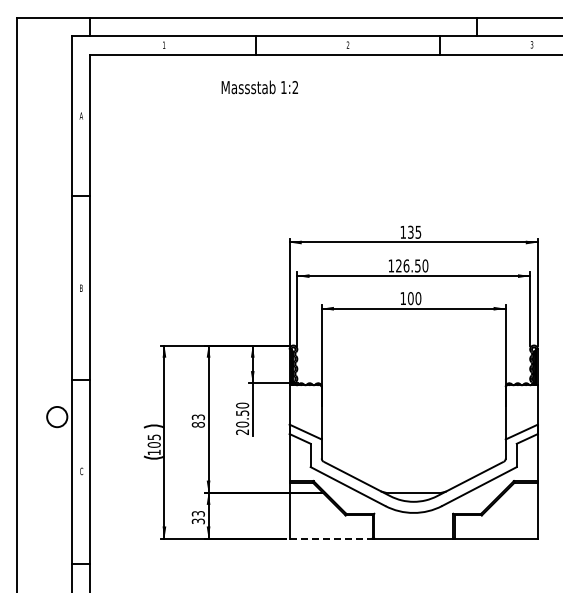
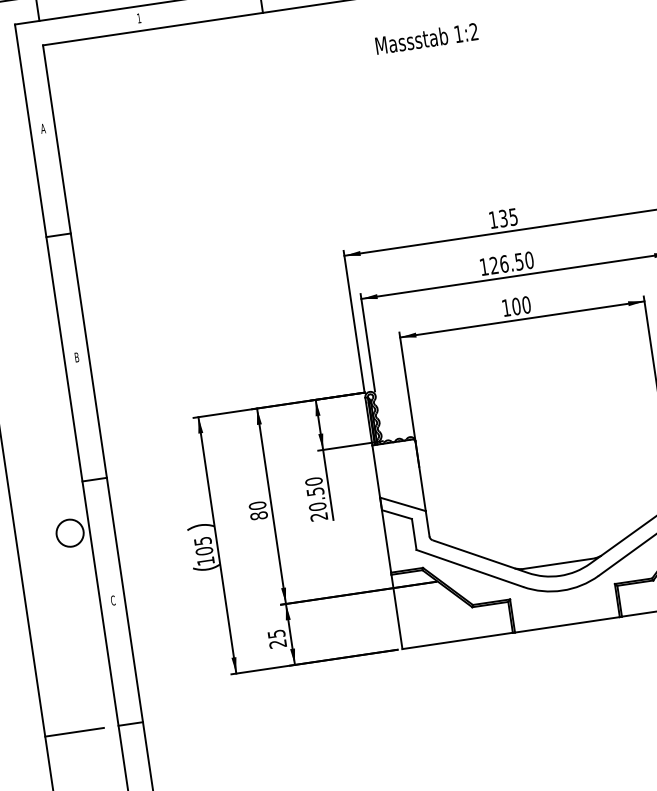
text: (259, 87) -> (426, 38), moved
text: (197, 417) -> (256, 506), 83 -> 80
text: (197, 517) -> (276, 639), 33 -> 25
line: (331, 538) -> (458, 640), dashed -> solid
line: (38, 564) -> (74, 732), added

